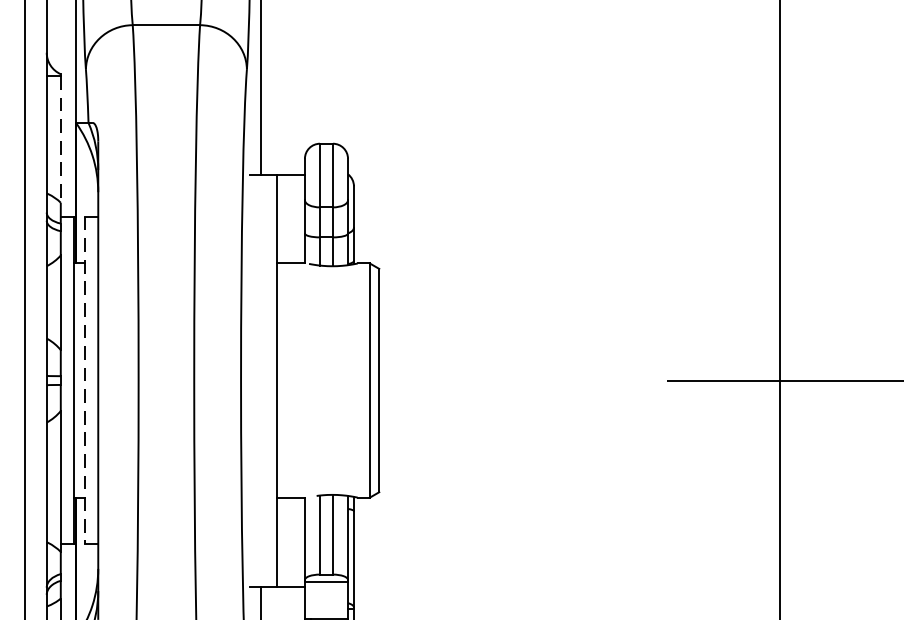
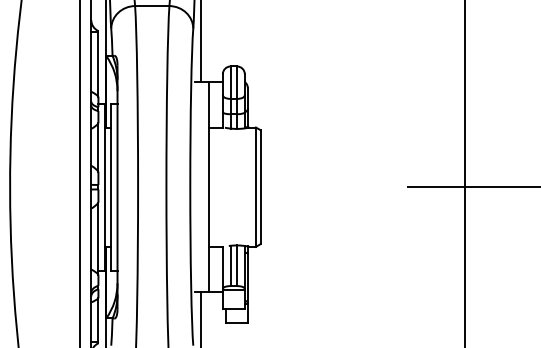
line: (60, 139) -> (98, 64), dashed -> solid
line: (84, 381) -> (110, 187), dashed -> solid

